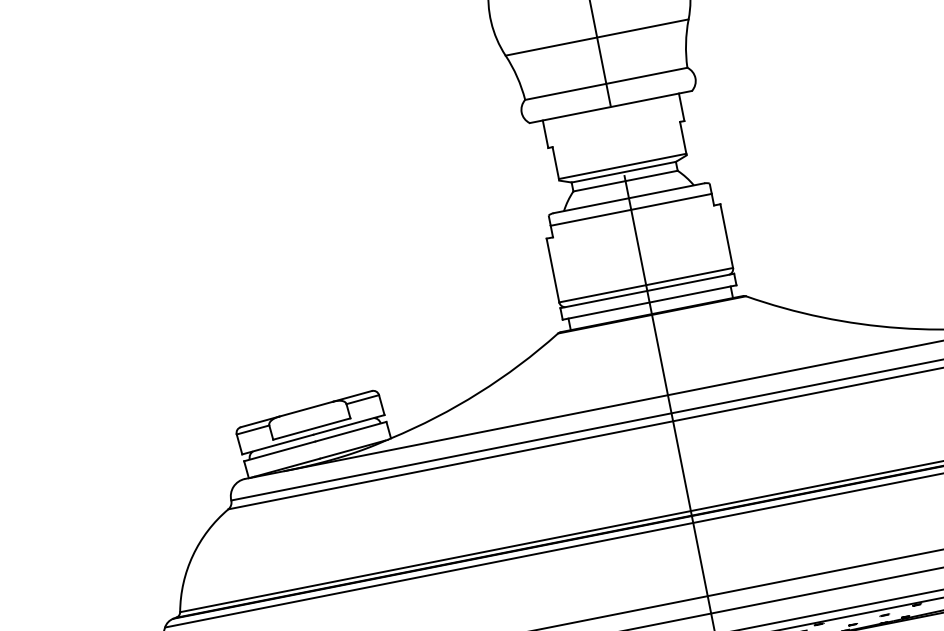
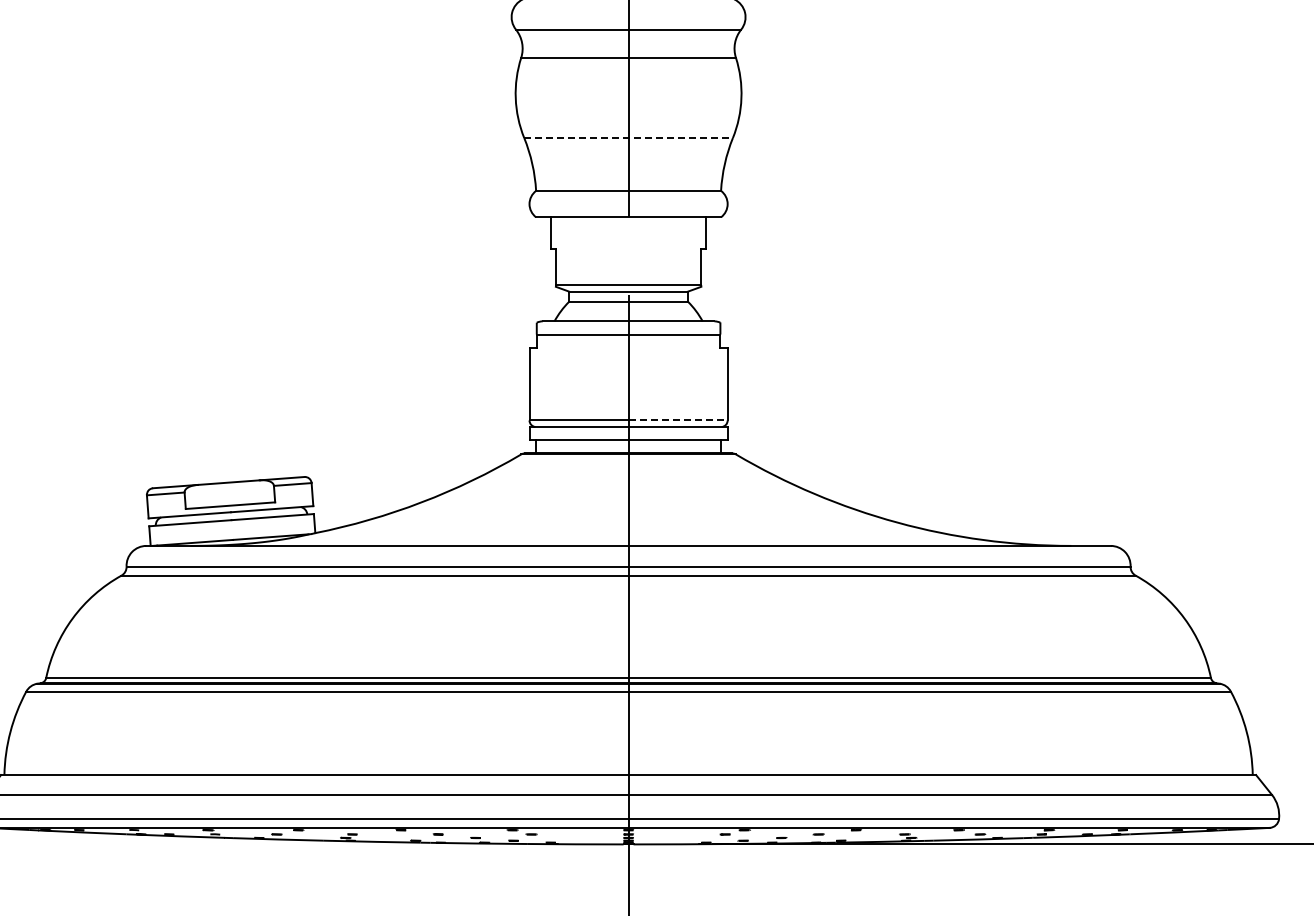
line: (598, 37) -> (629, 138), solid -> dashed
line: (689, 276) -> (678, 420), solid -> dashed

